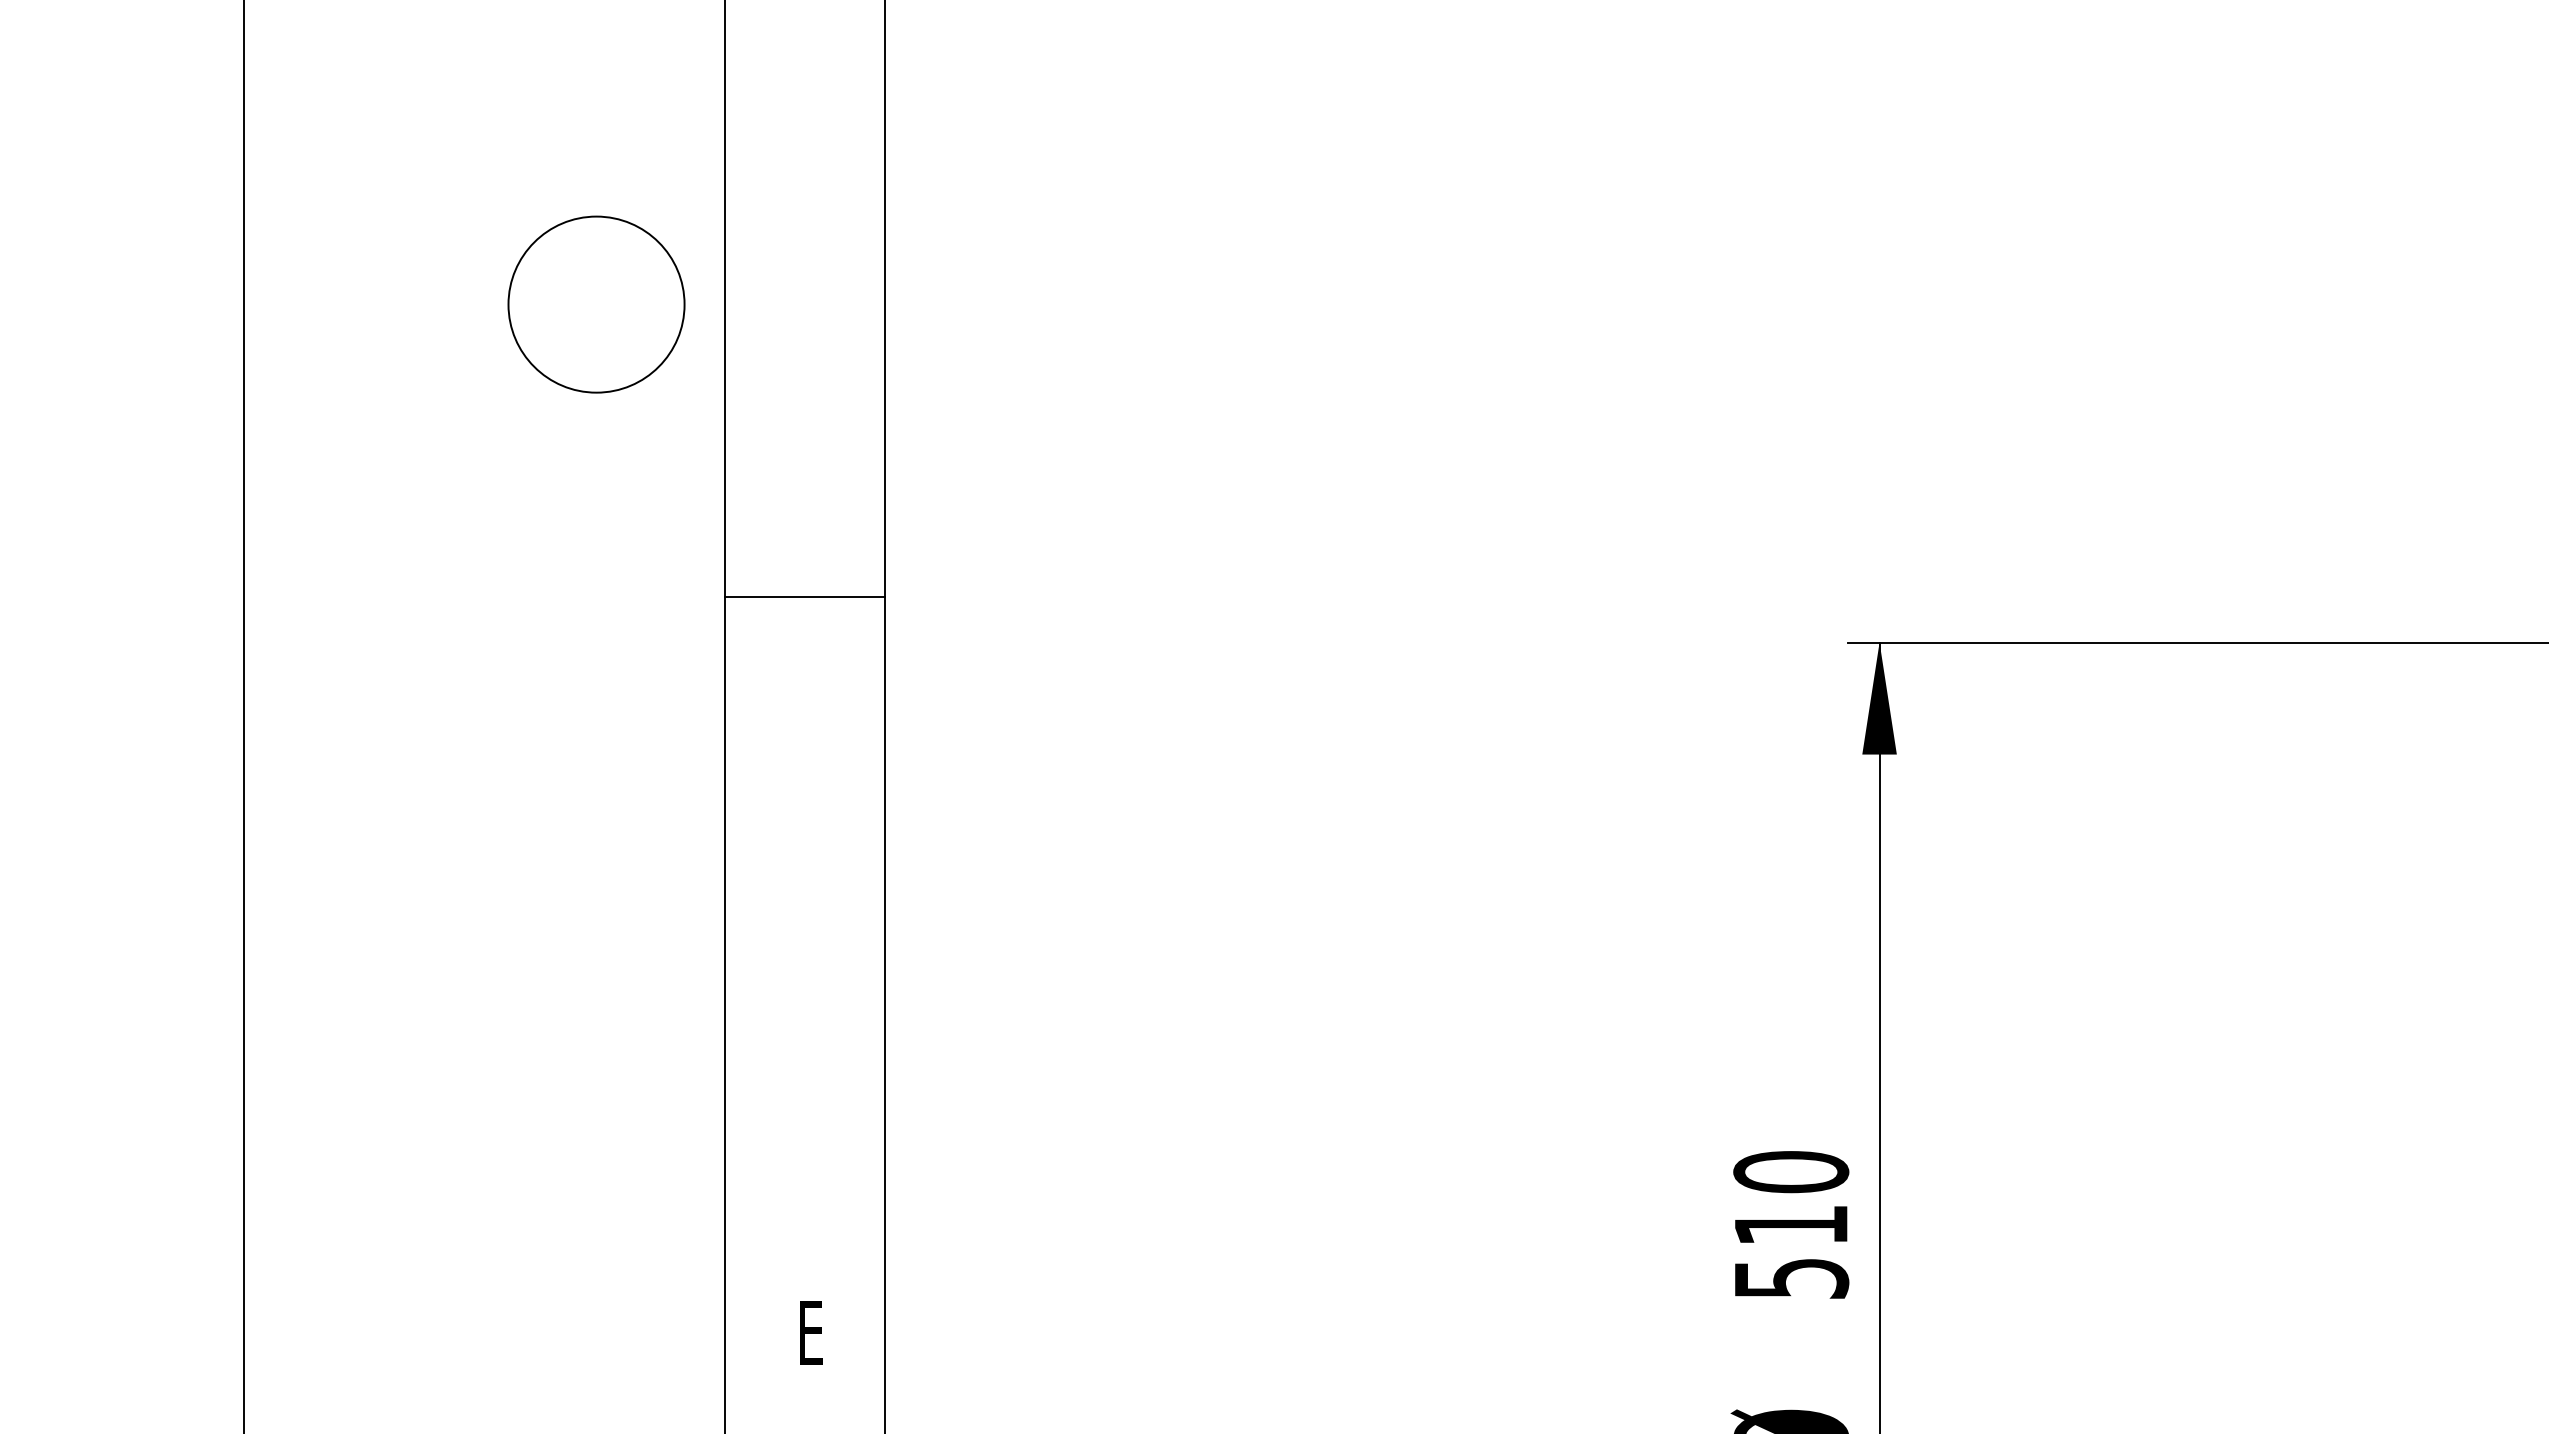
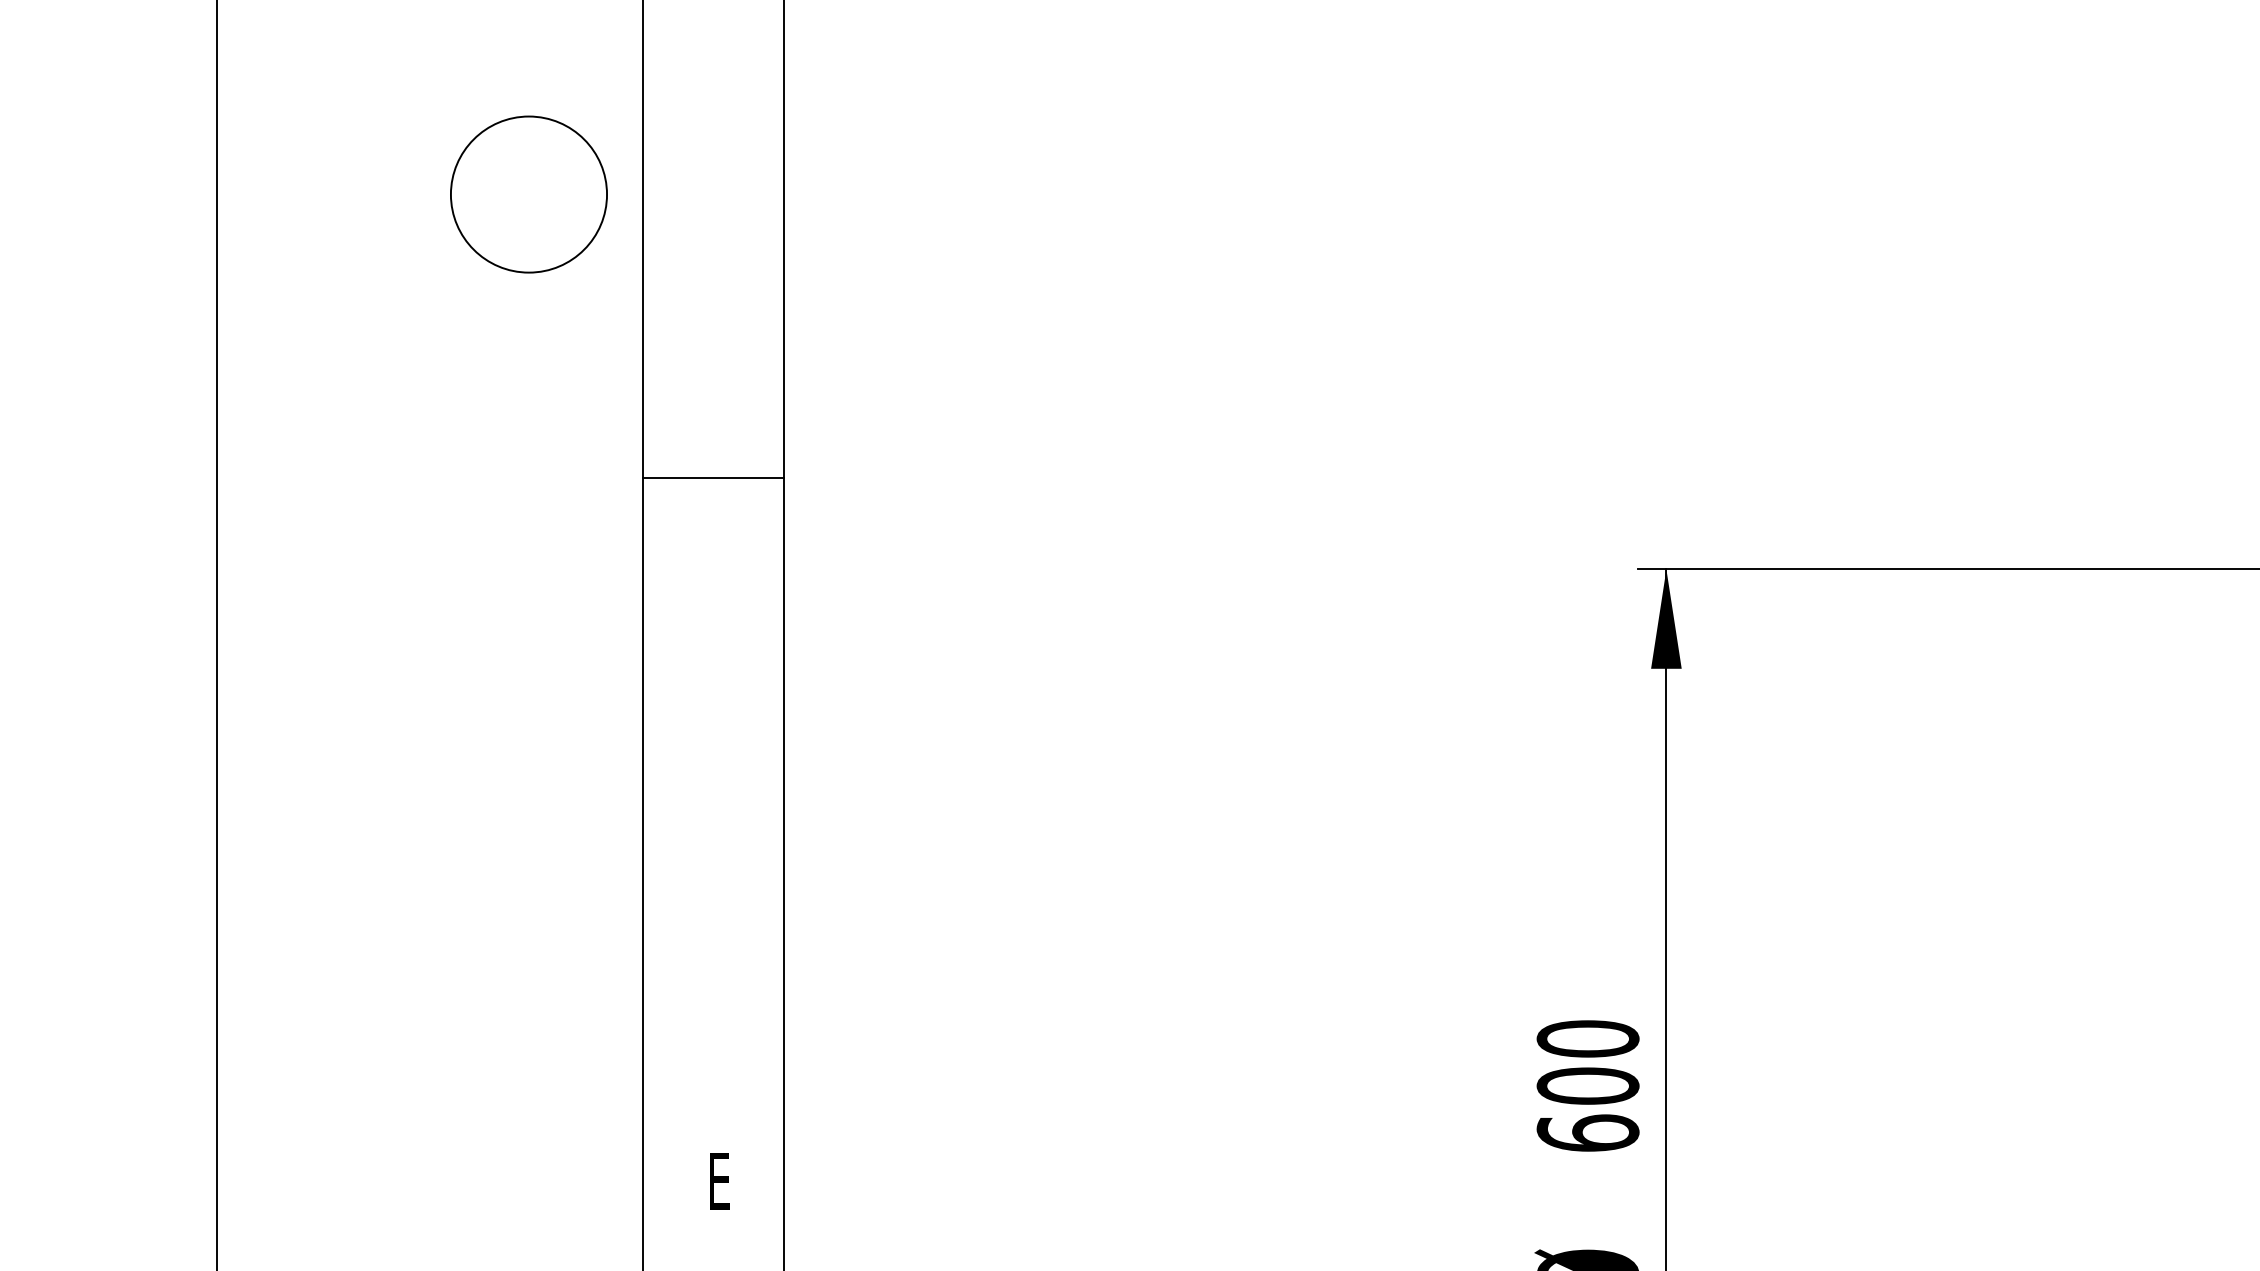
circle: (596, 304) -> (528, 194), moved
line: (804, 596) -> (713, 478), moved
text: (1791, 1251) -> (1588, 1109), 510 -> 600

